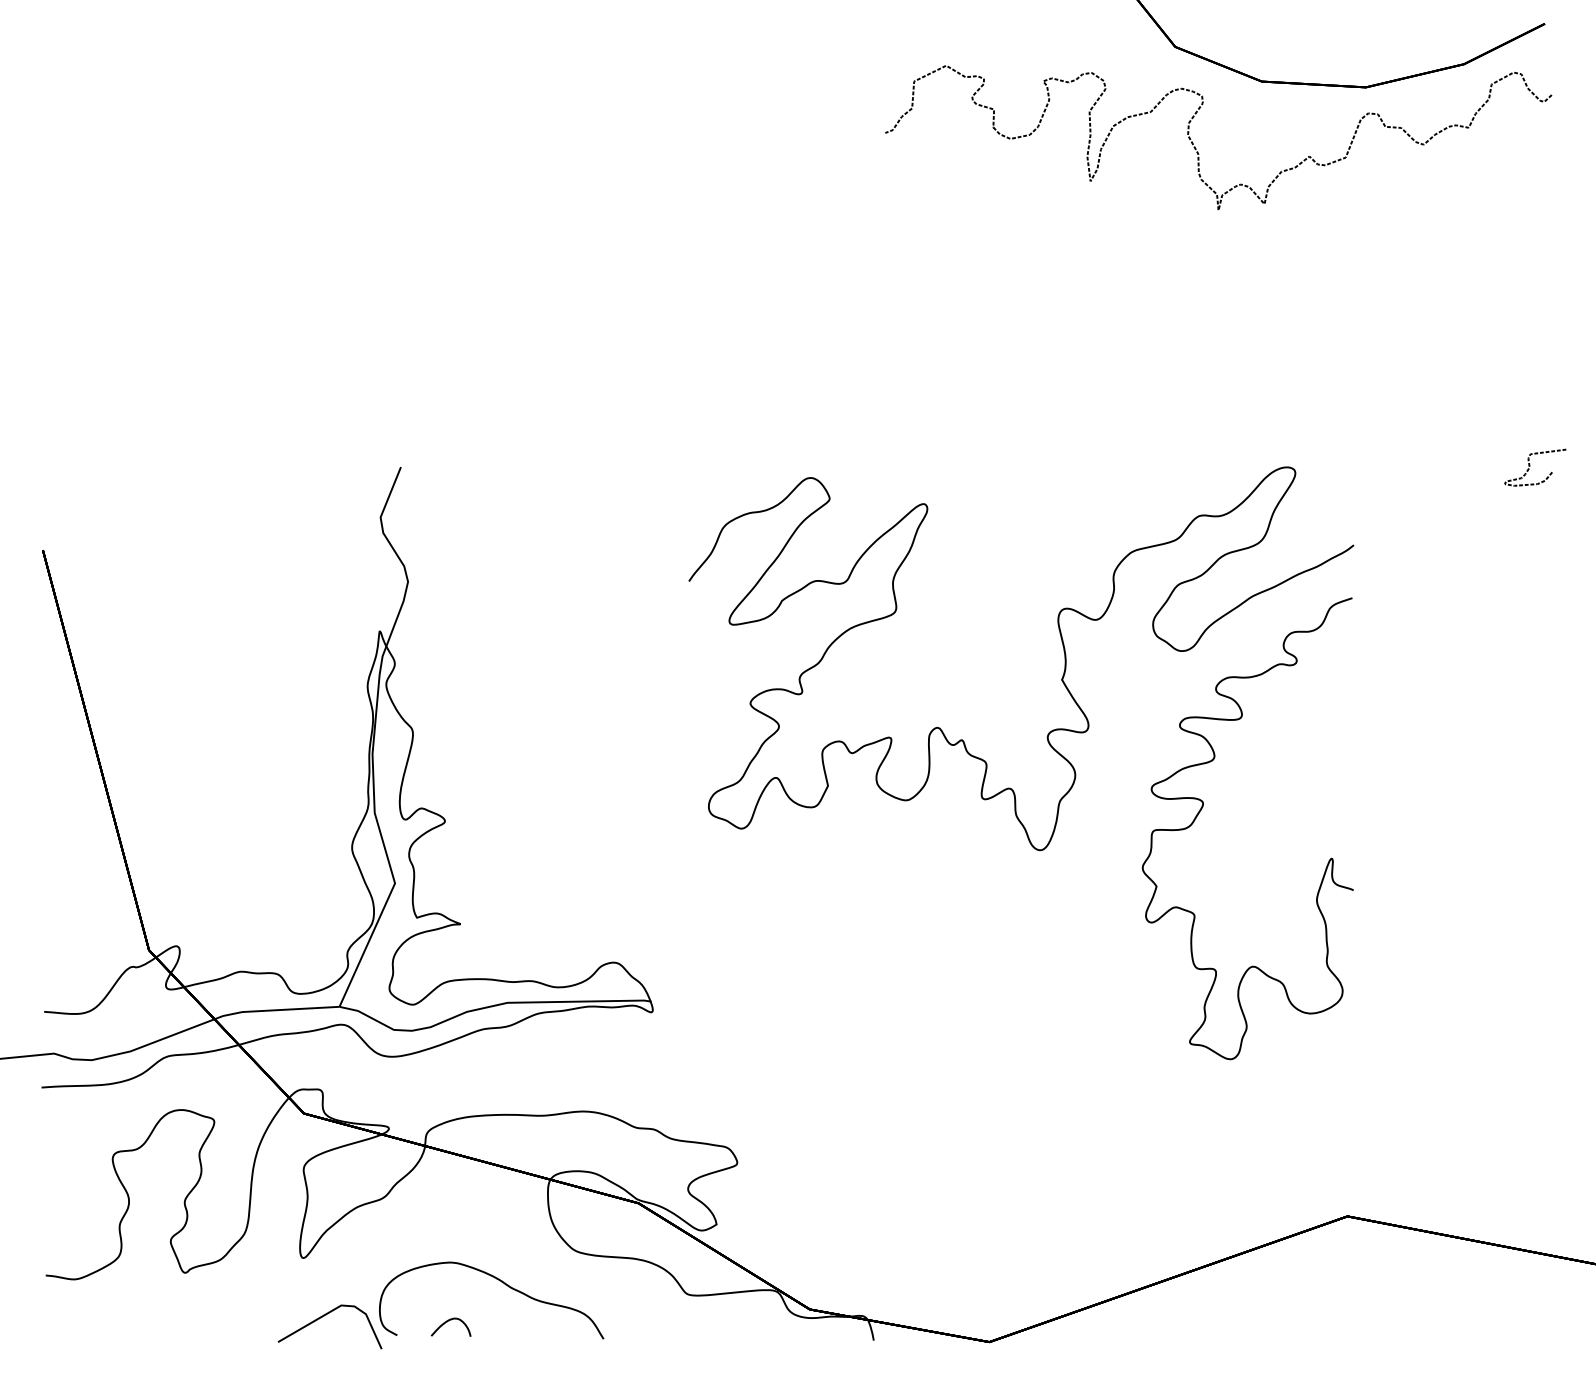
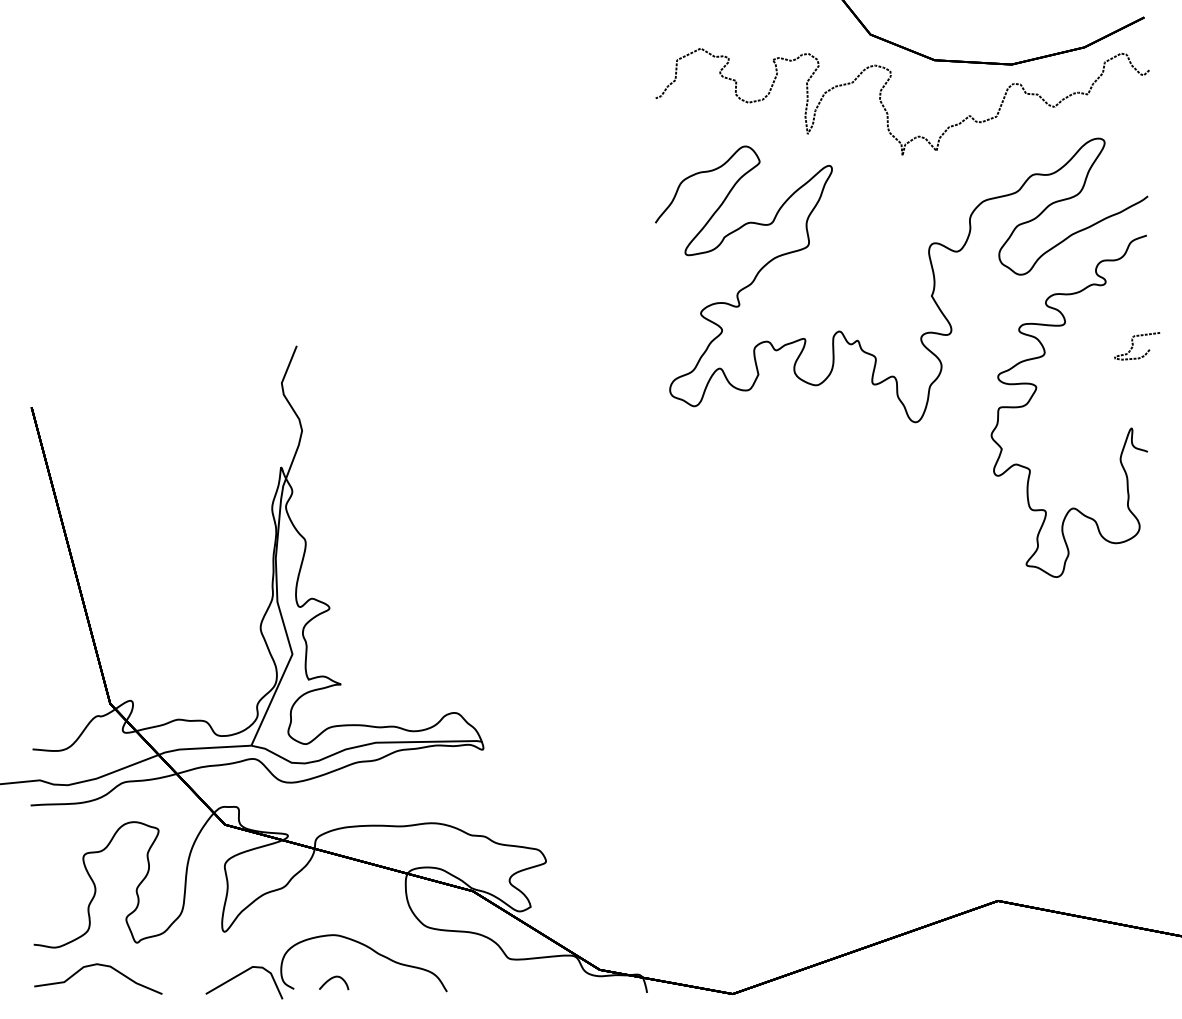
part: (1010, 787) -> (893, 375), moved
curve: (133, 1303) -> (98, 965), added

